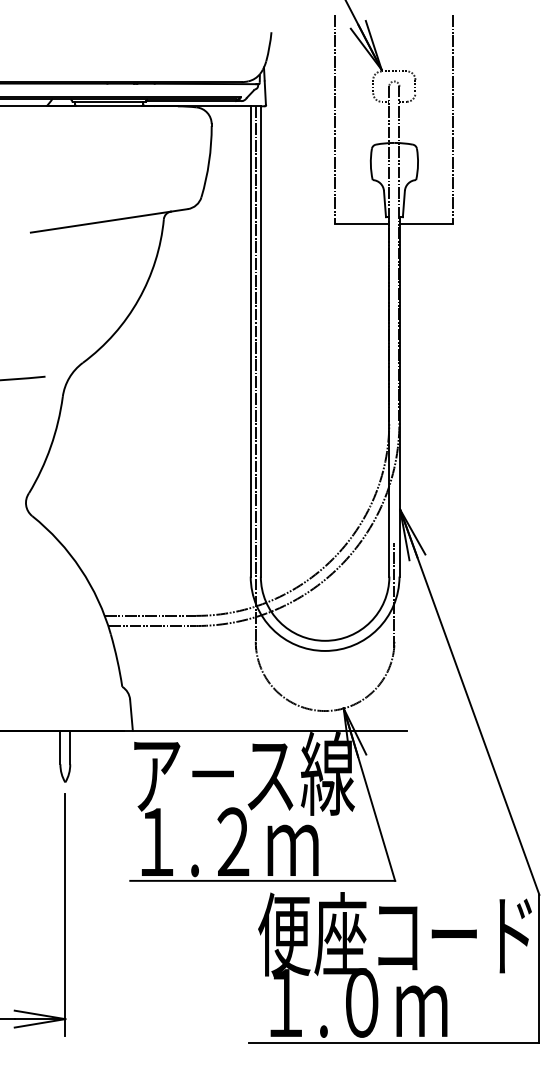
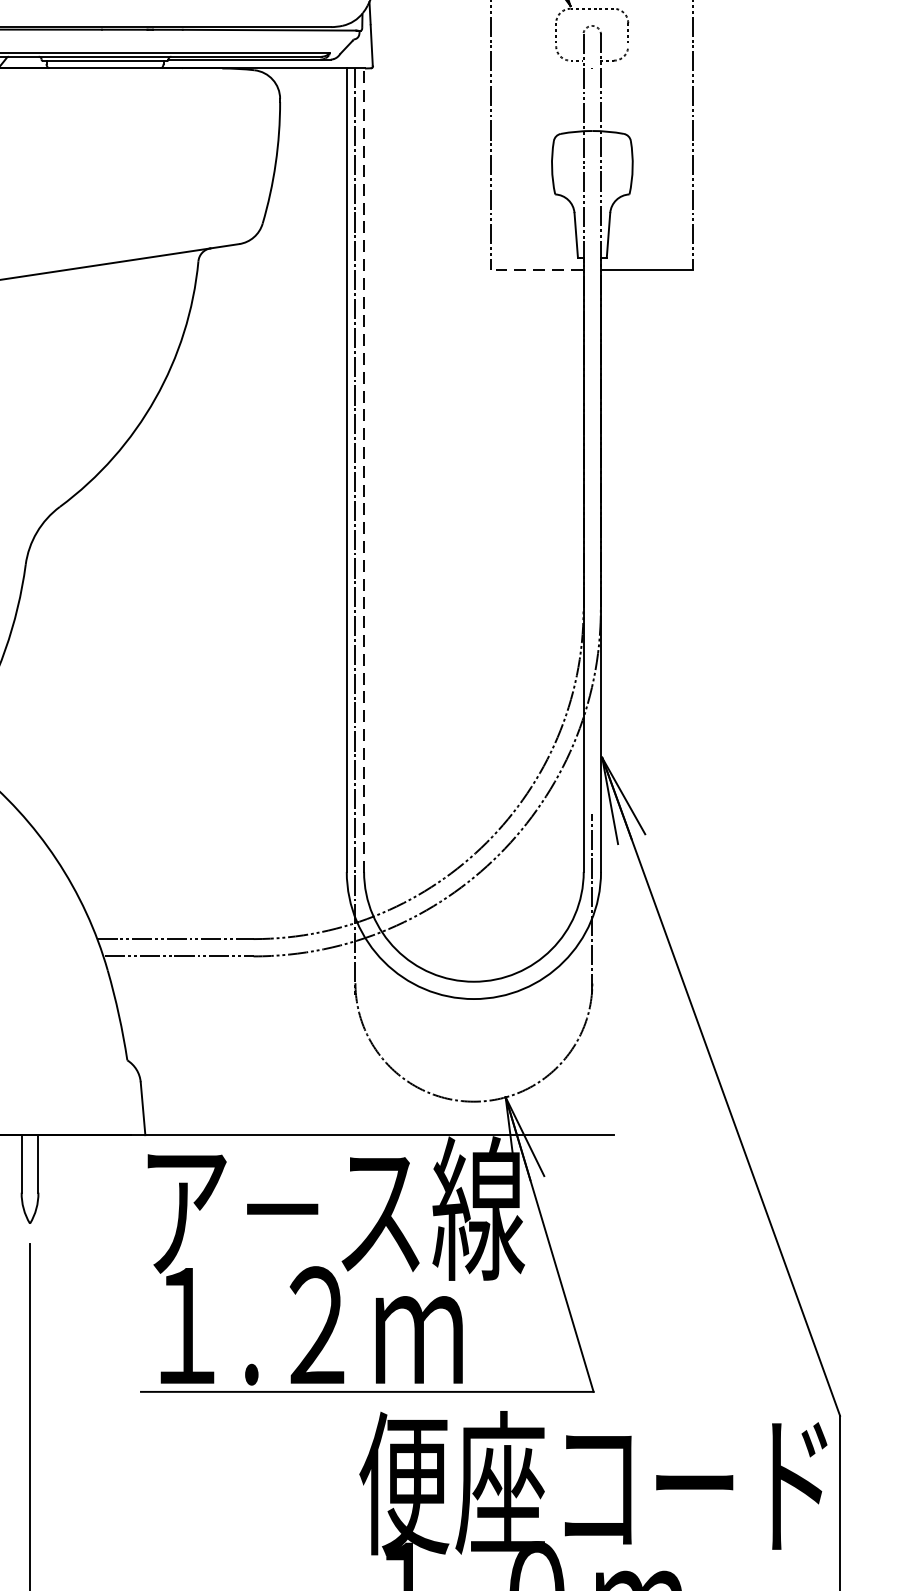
line: (362, 224) -> (537, 270), solid -> dashed
line: (260, 341) -> (363, 470), solid -> dashed

